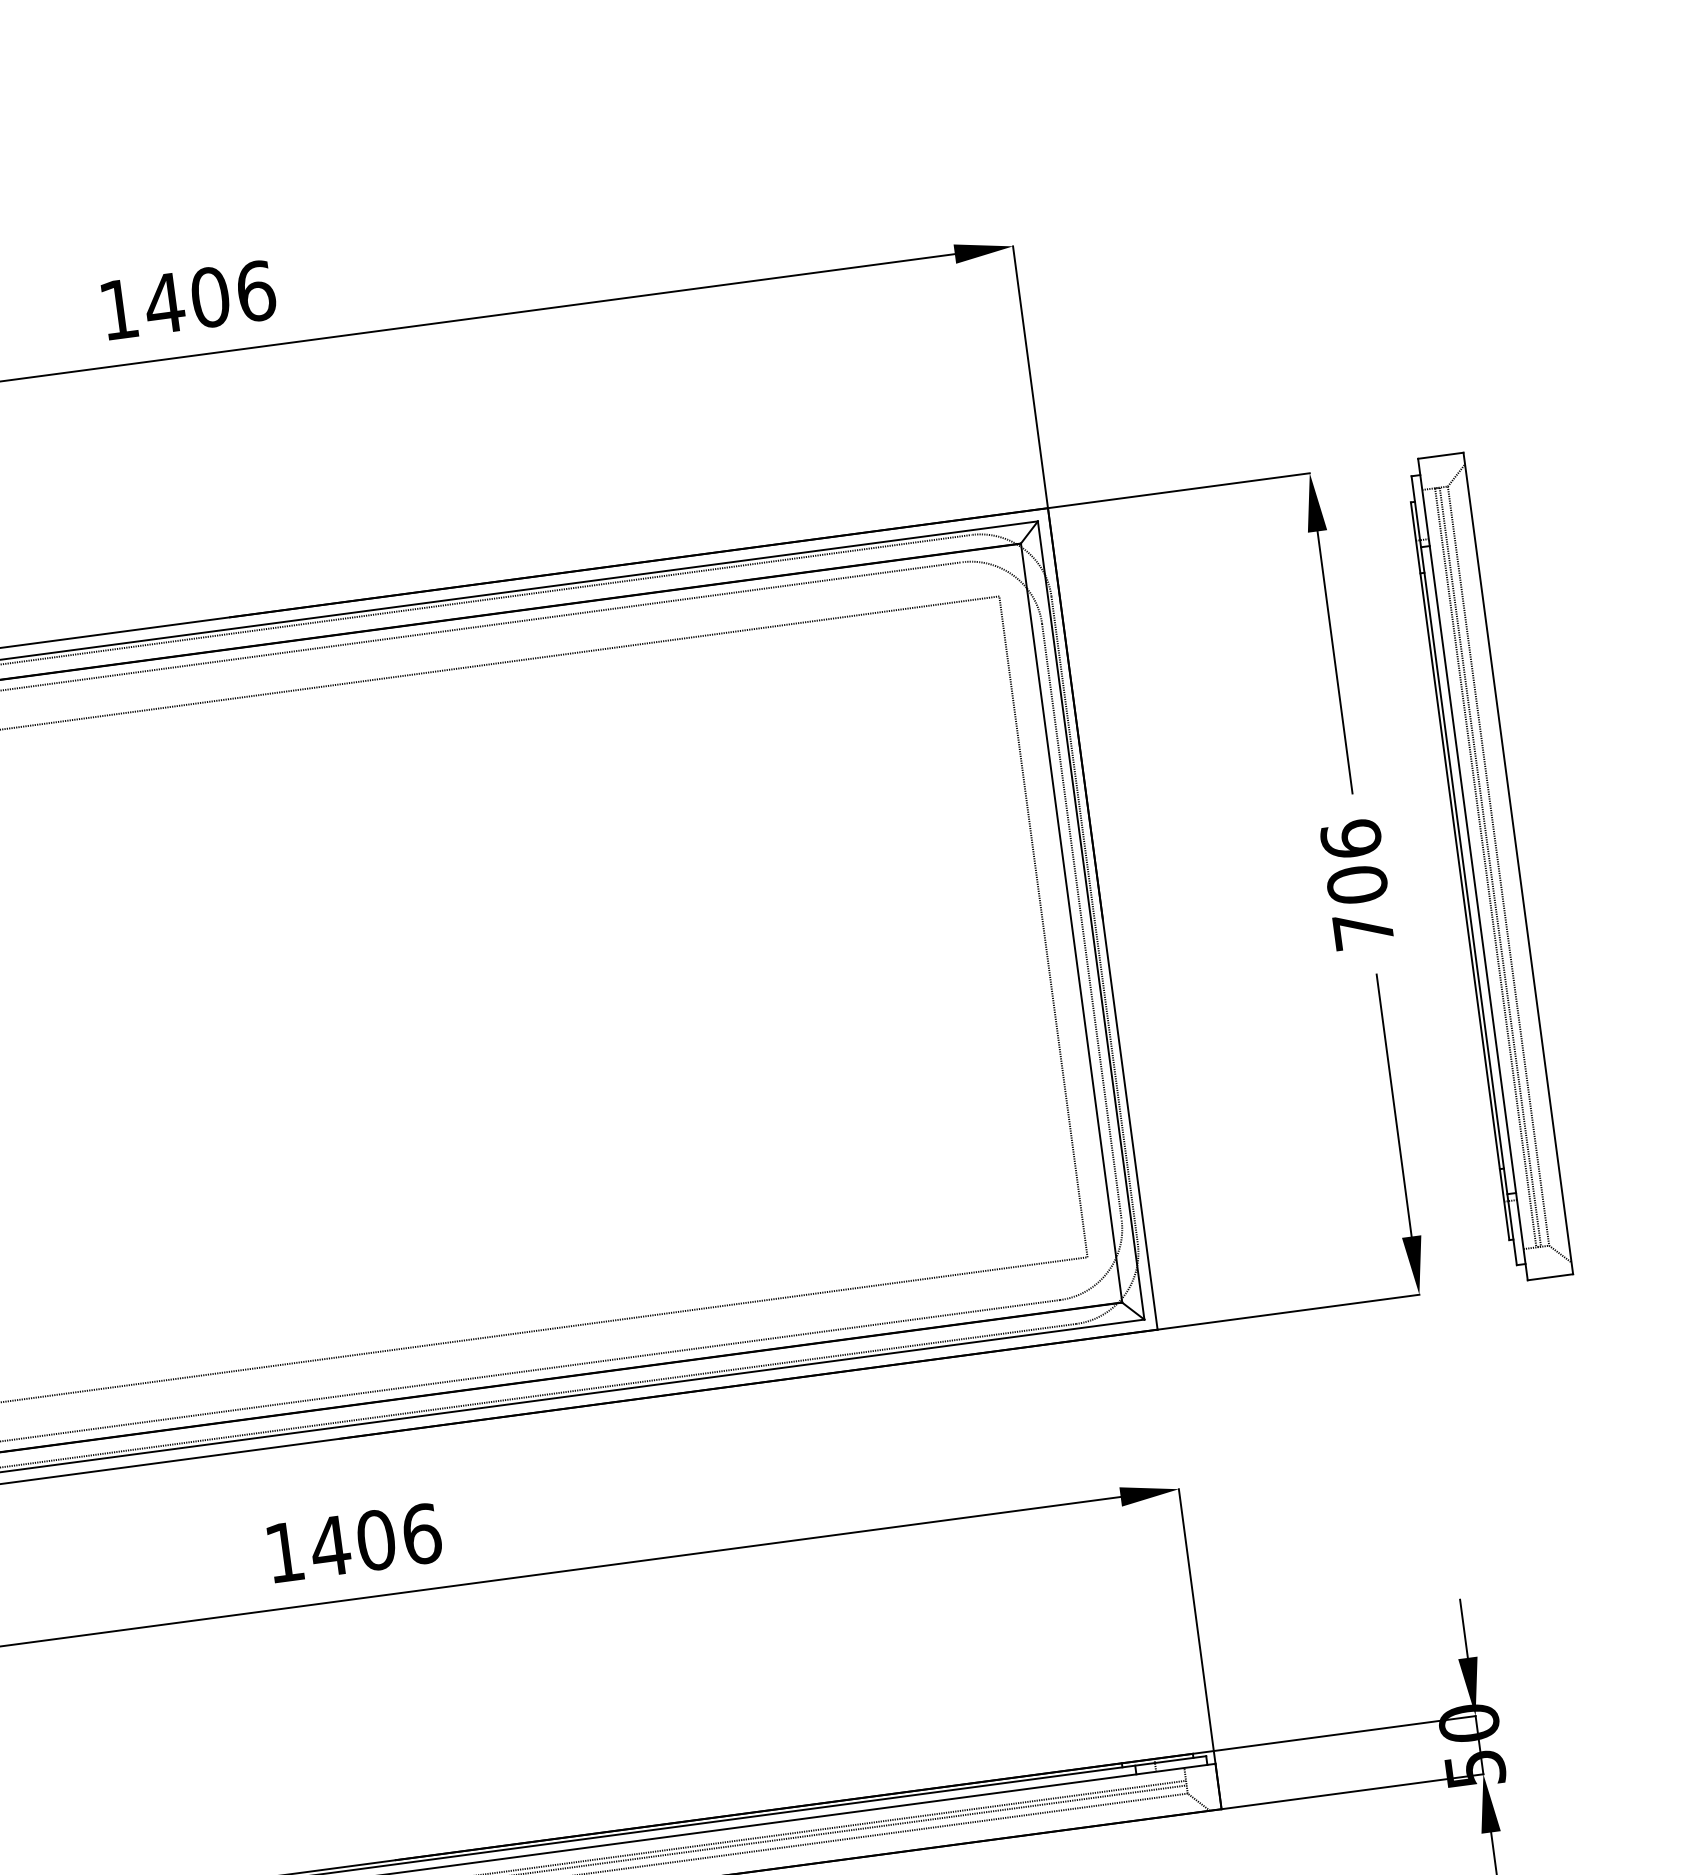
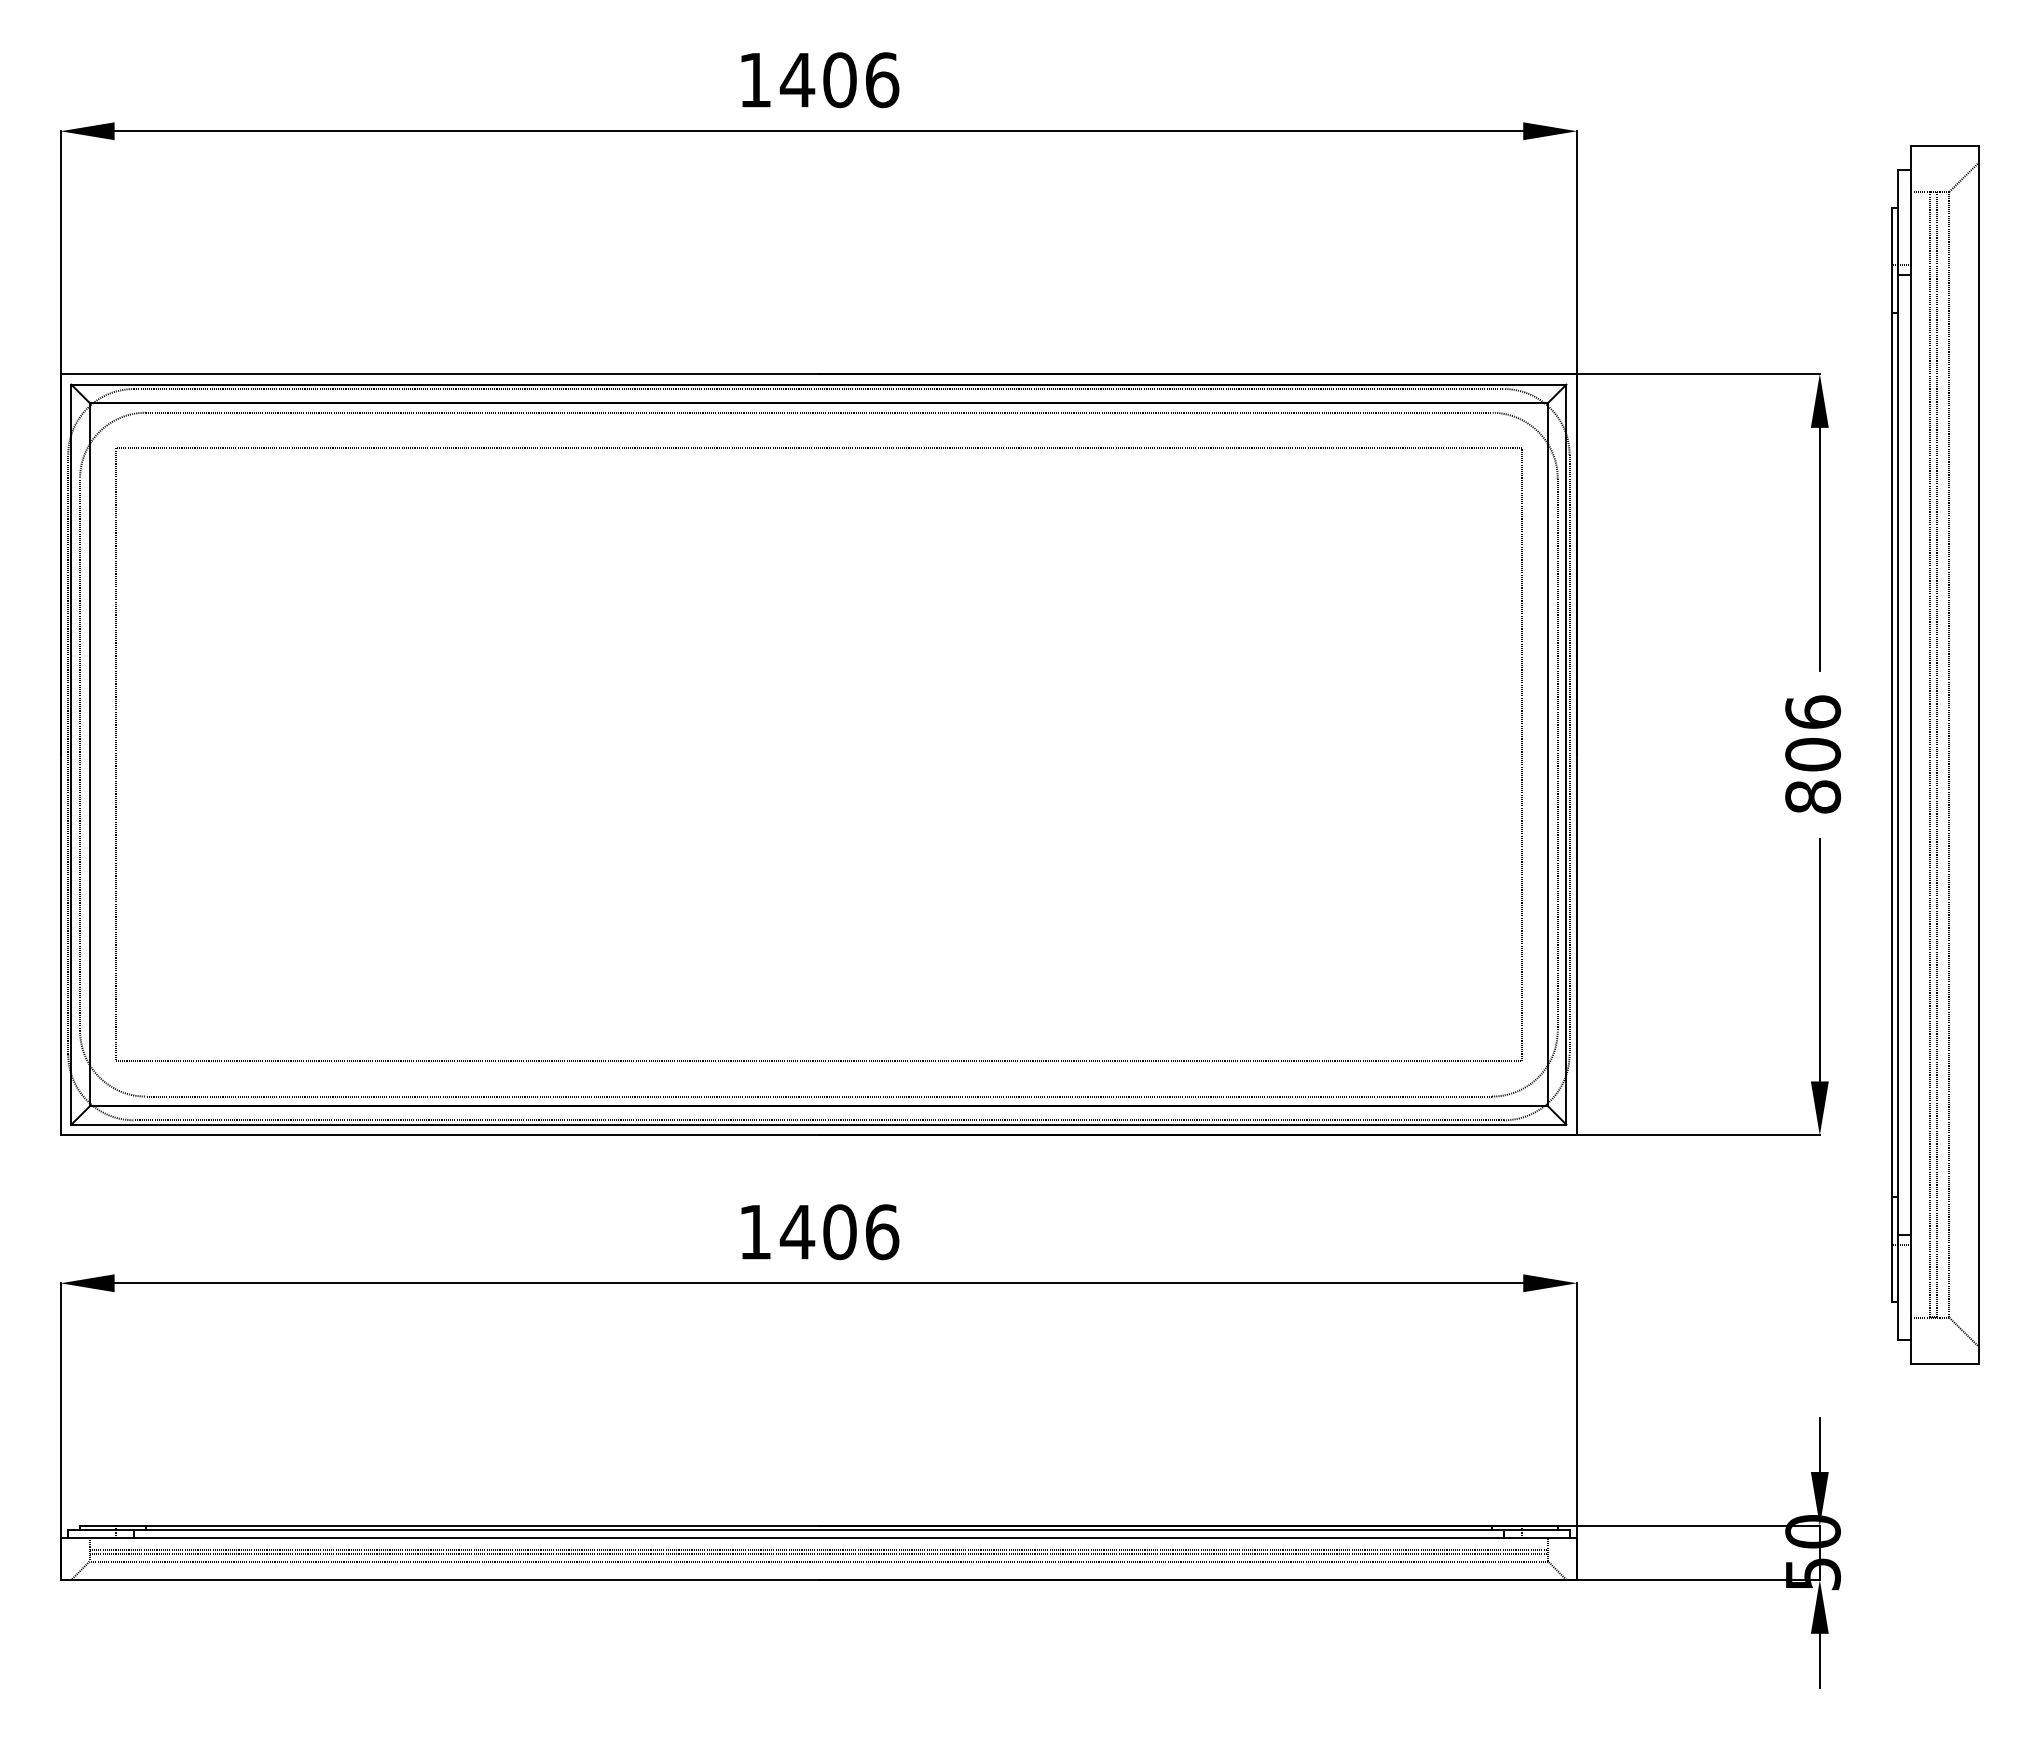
part: (1488, 867) -> (1934, 754), size x1.6
text: (1363, 930) -> (1813, 796), 706 -> 806

